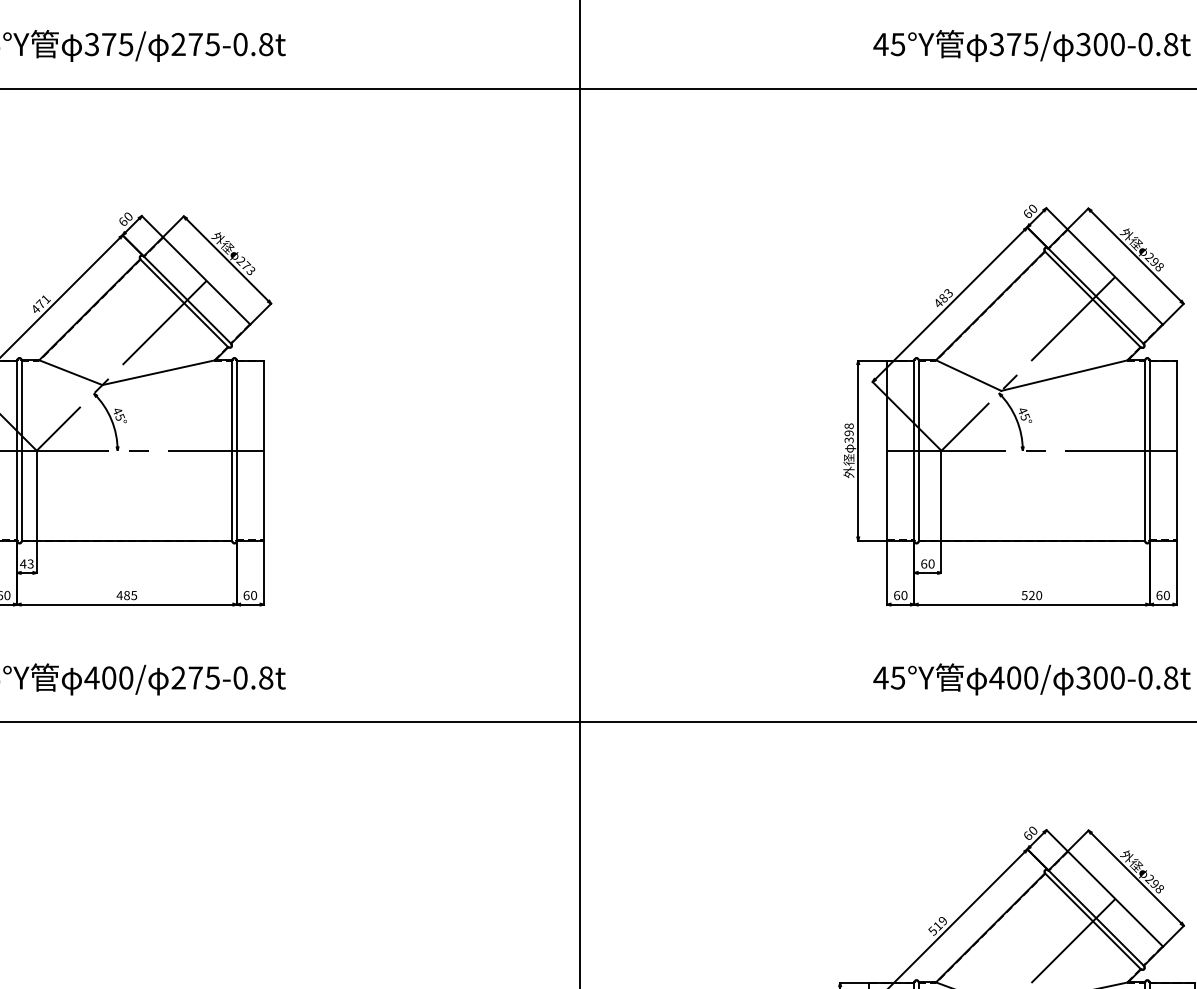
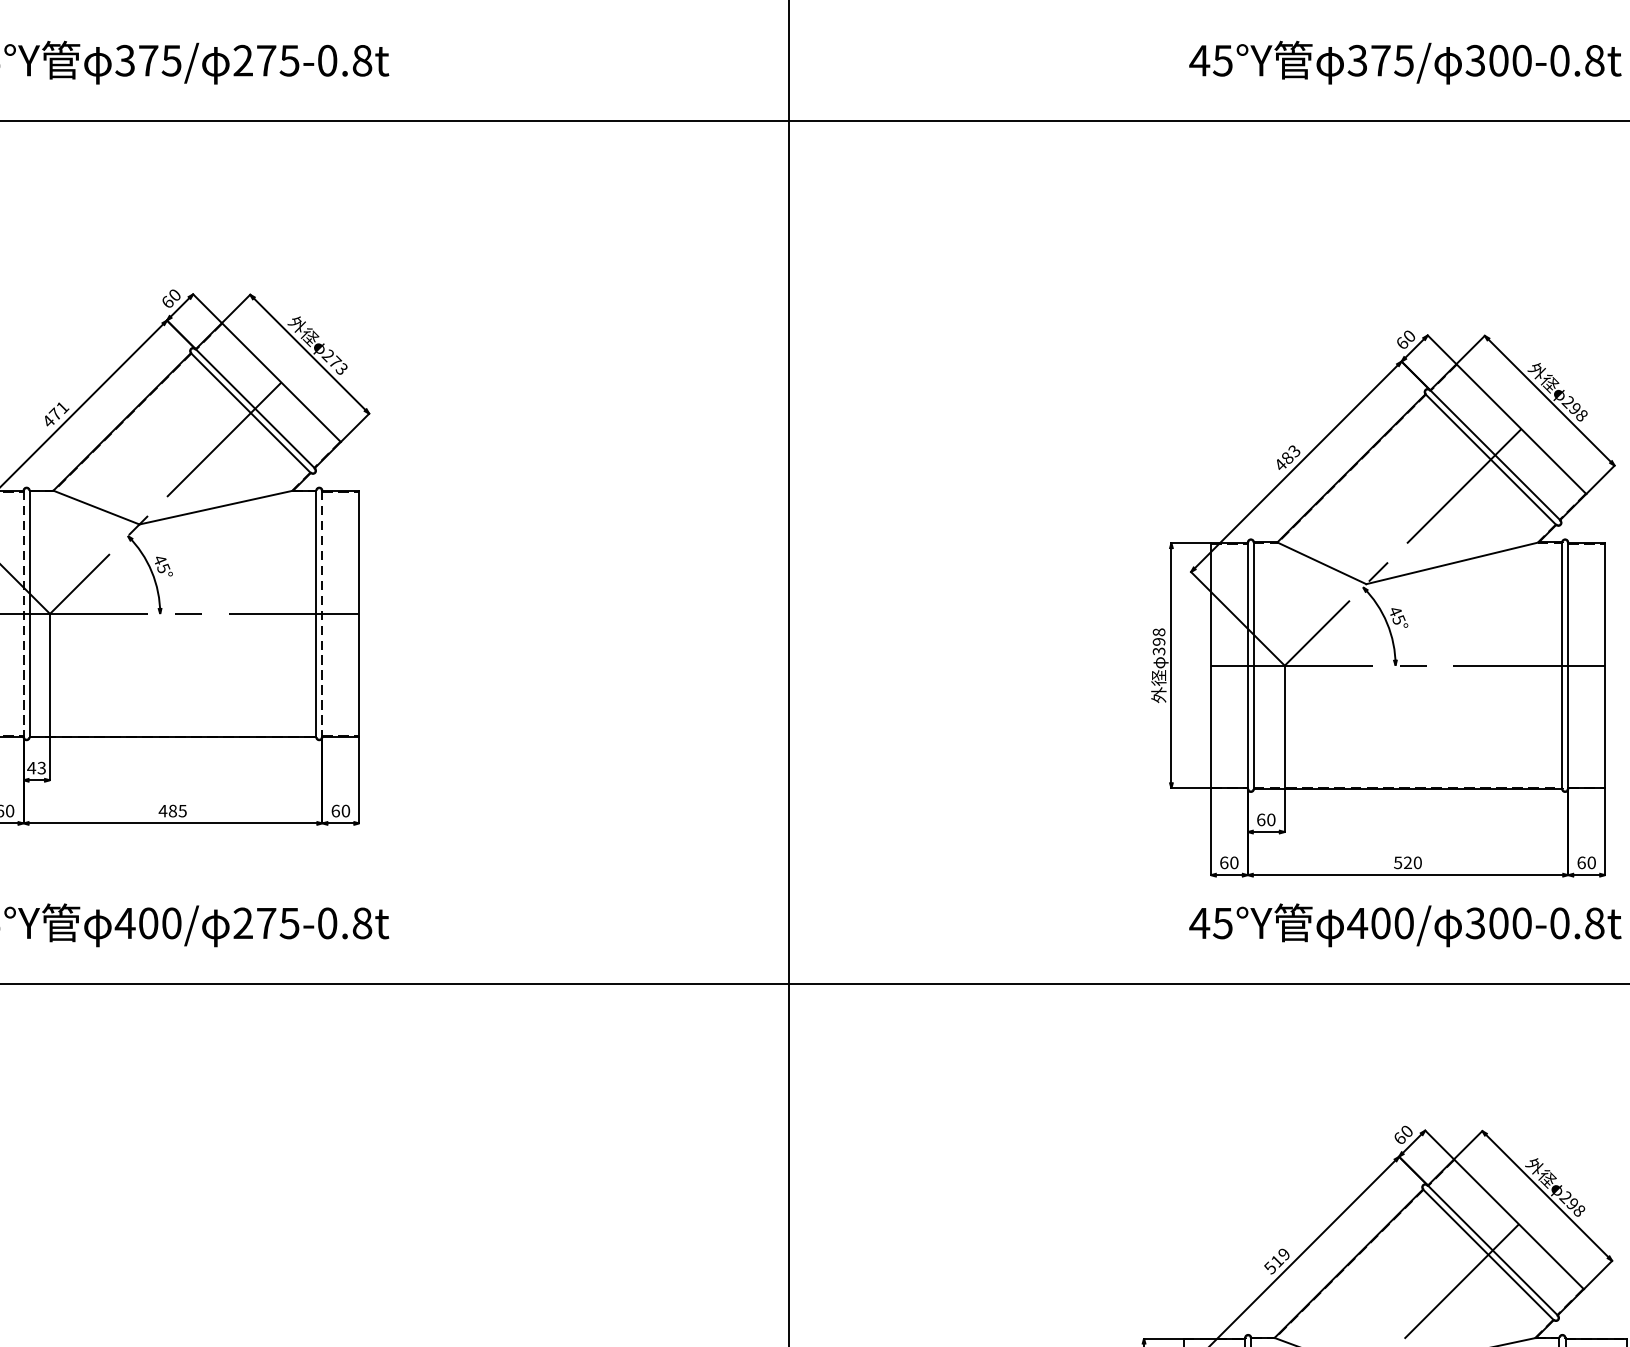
part: (1013, 405) -> (1382, 604), moved
line: (17, 451) -> (23, 614), solid -> dashed
line: (236, 451) -> (322, 614), solid -> dashed

